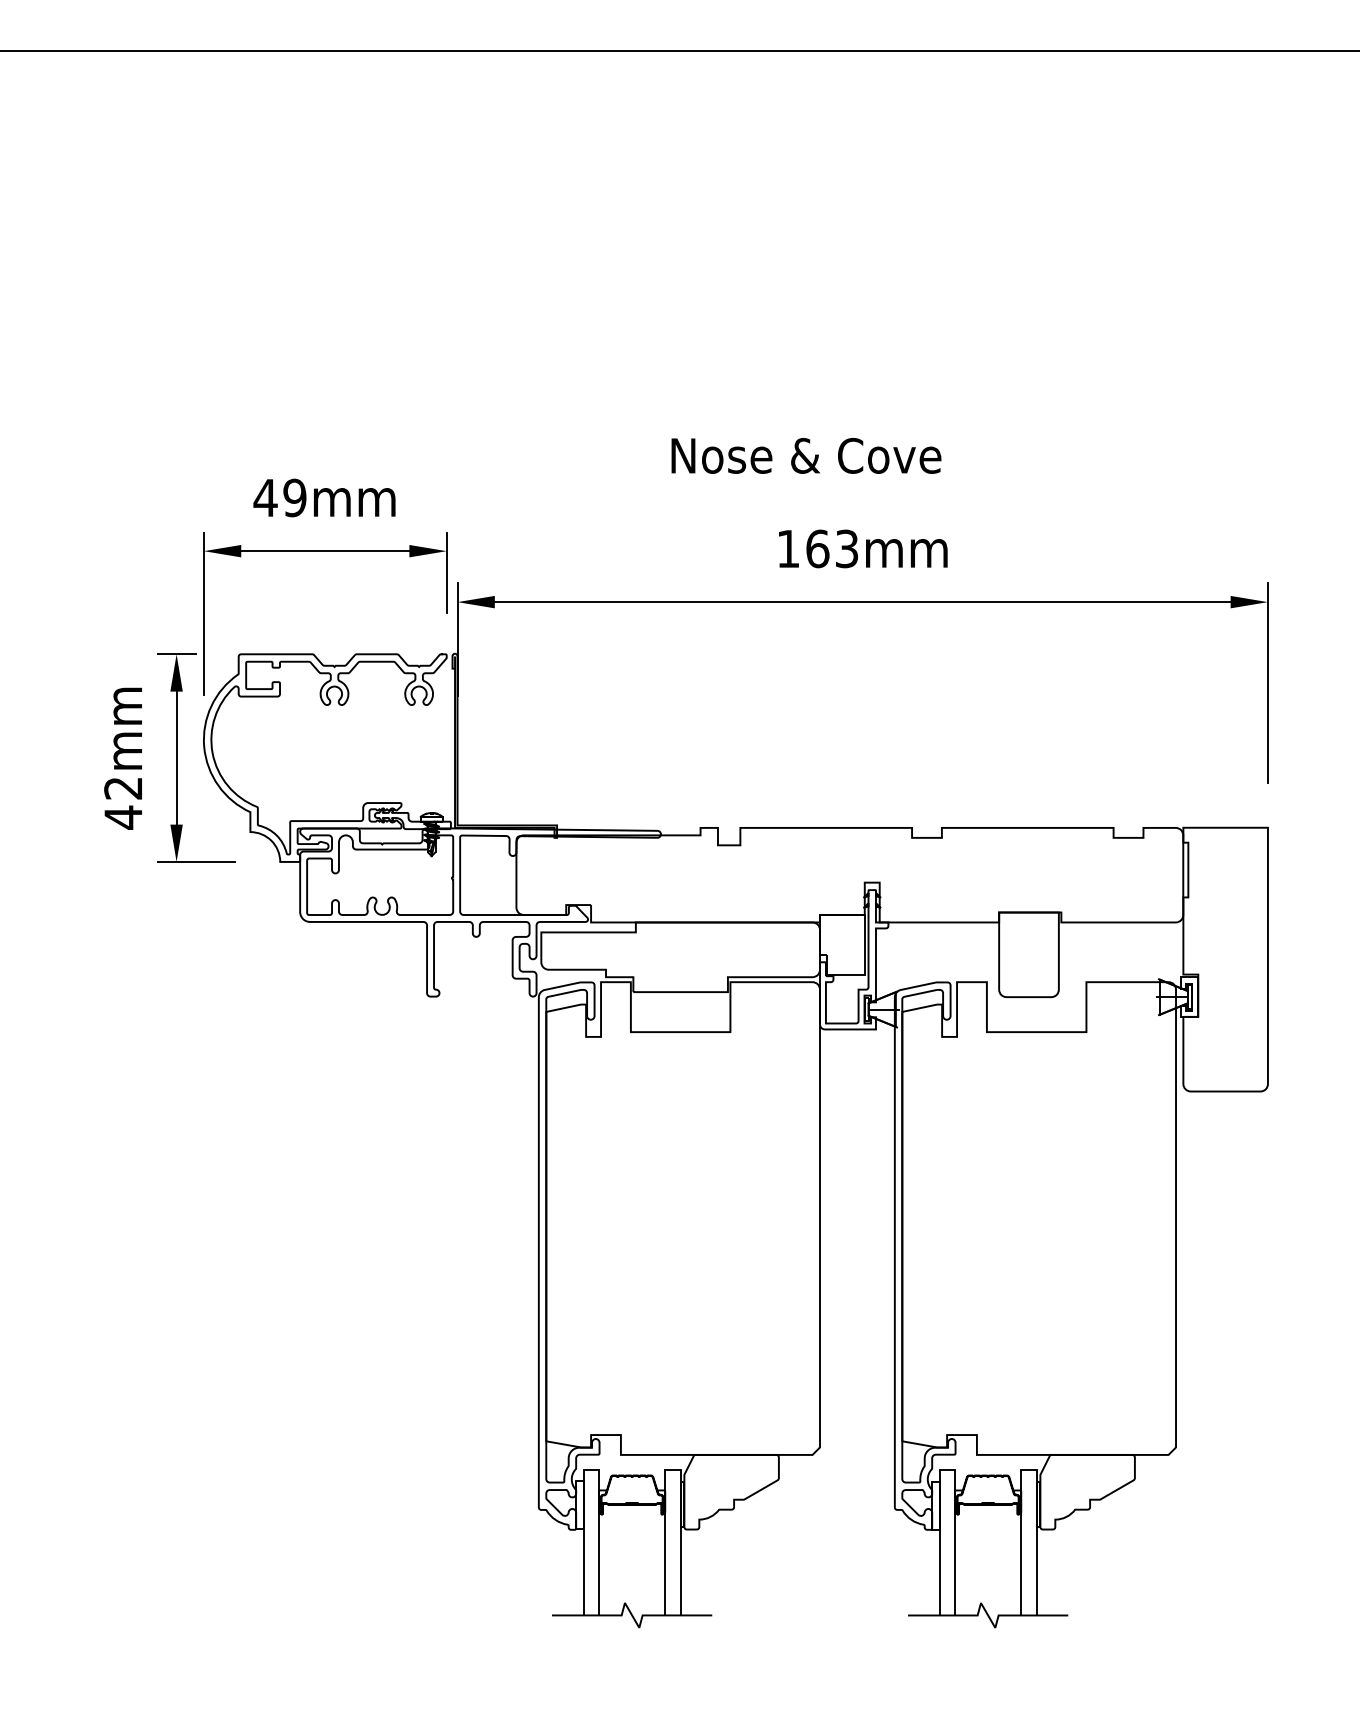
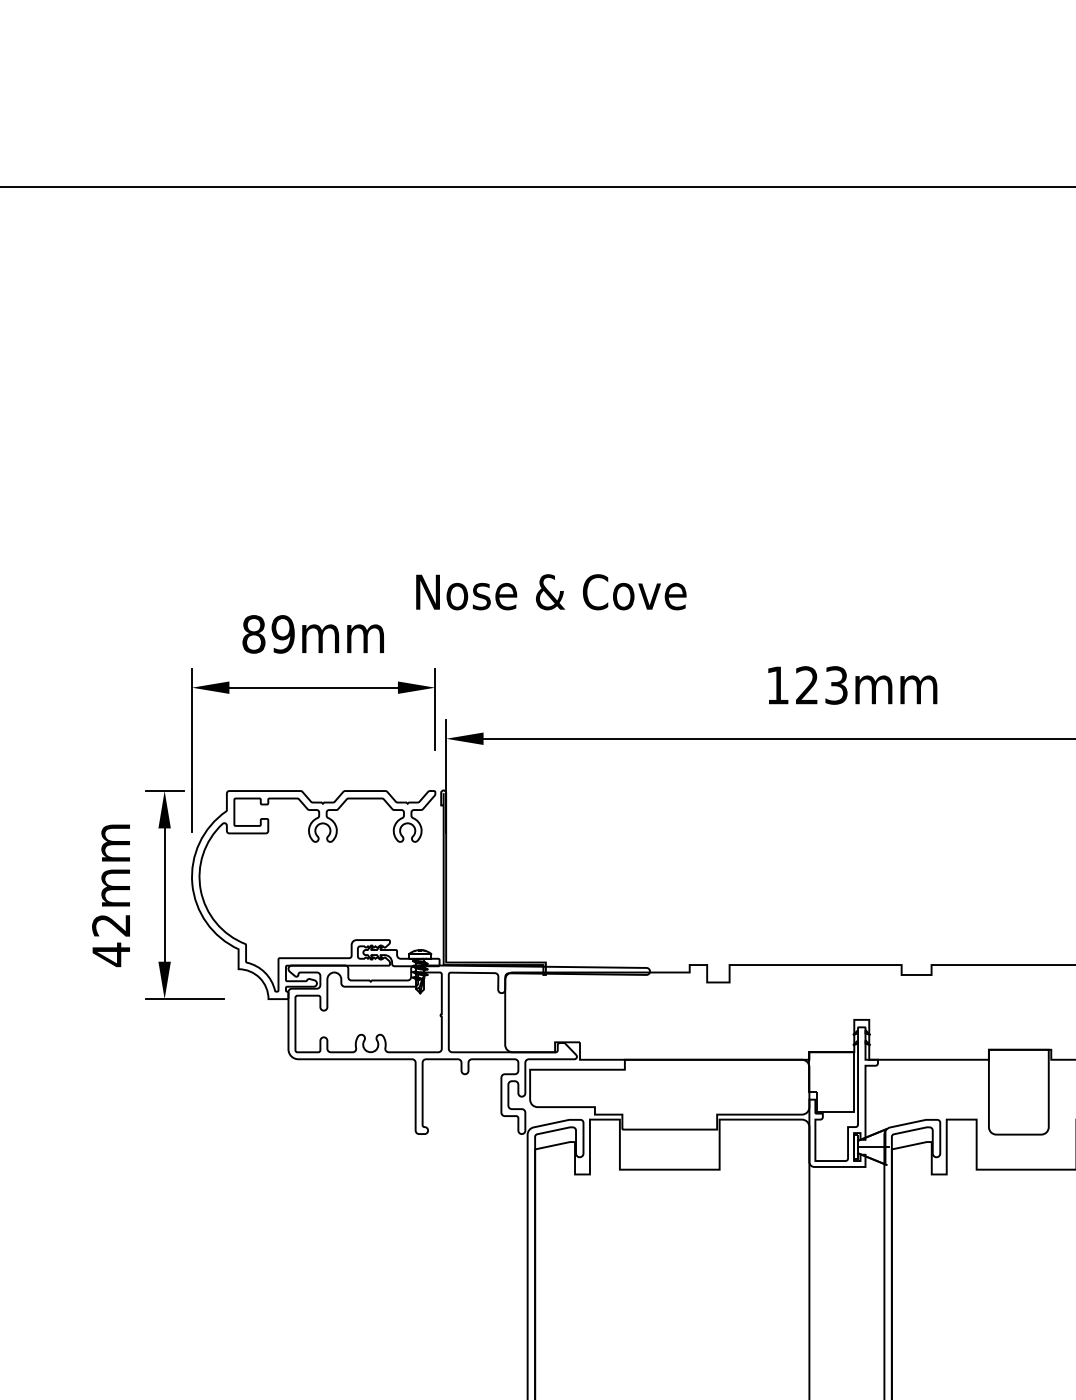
text: (806, 455) -> (551, 591), moved
text: (265, 497) -> (253, 633), 49mm -> 89mm
text: (817, 548) -> (806, 685), 163mm -> 123mm

